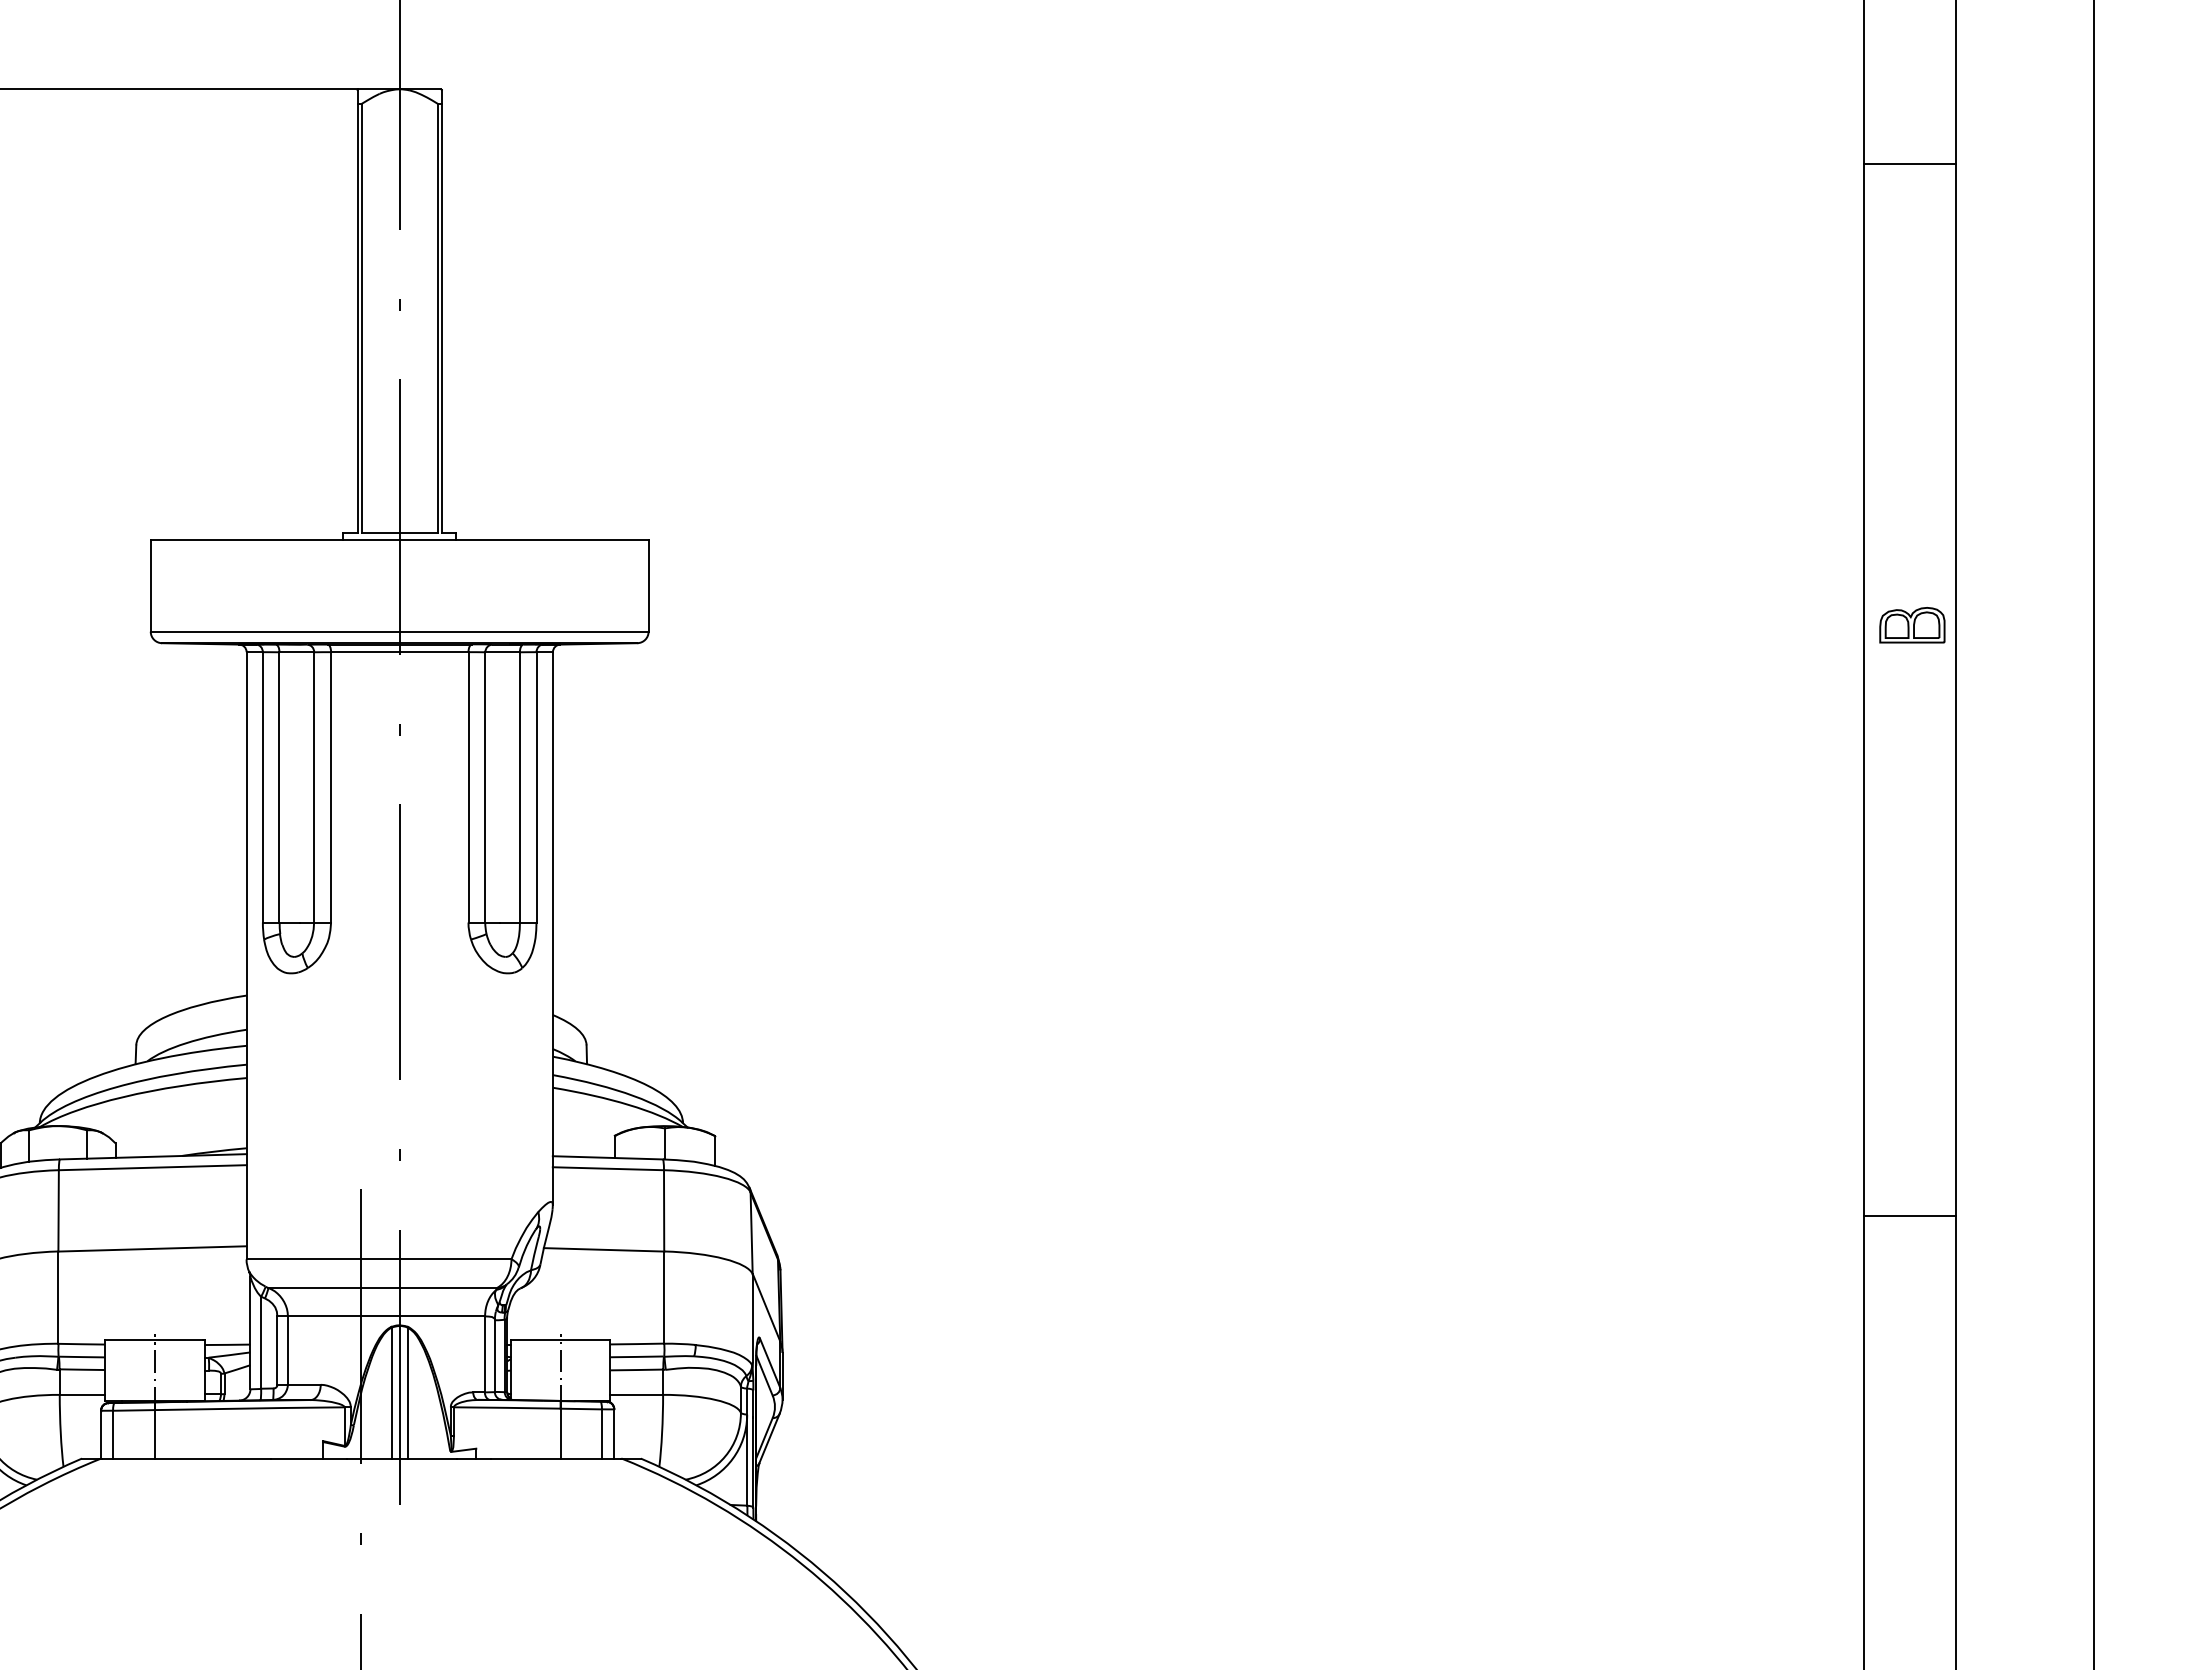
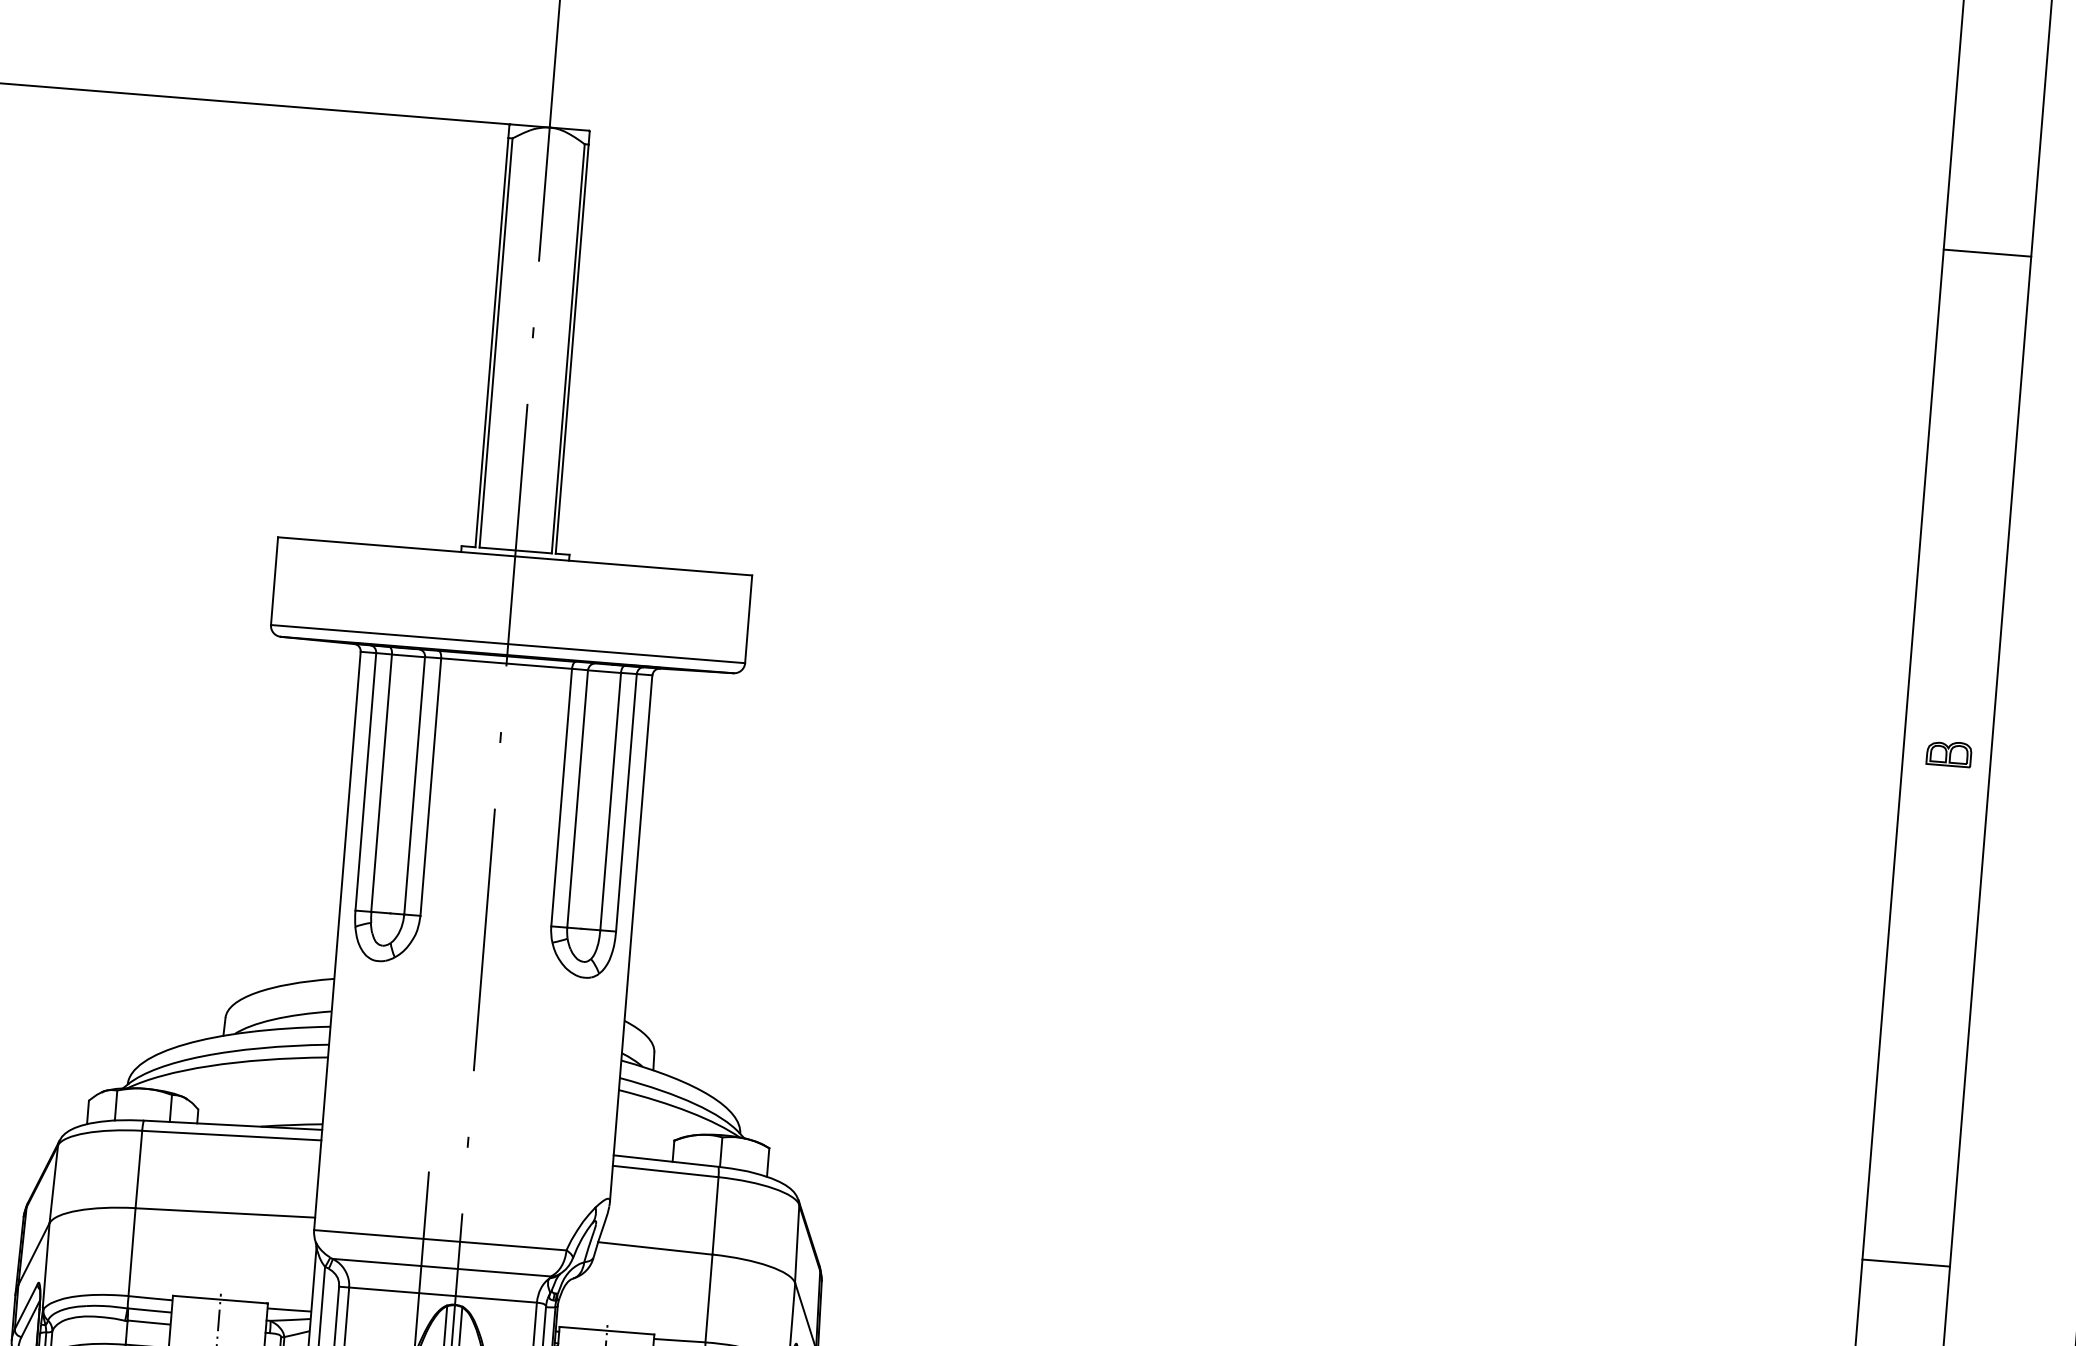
line: (1910, 163) -> (1987, 253), moved
part: (1912, 625) -> (1949, 754), size x0.71
line: (1910, 1216) -> (1906, 1263), moved

